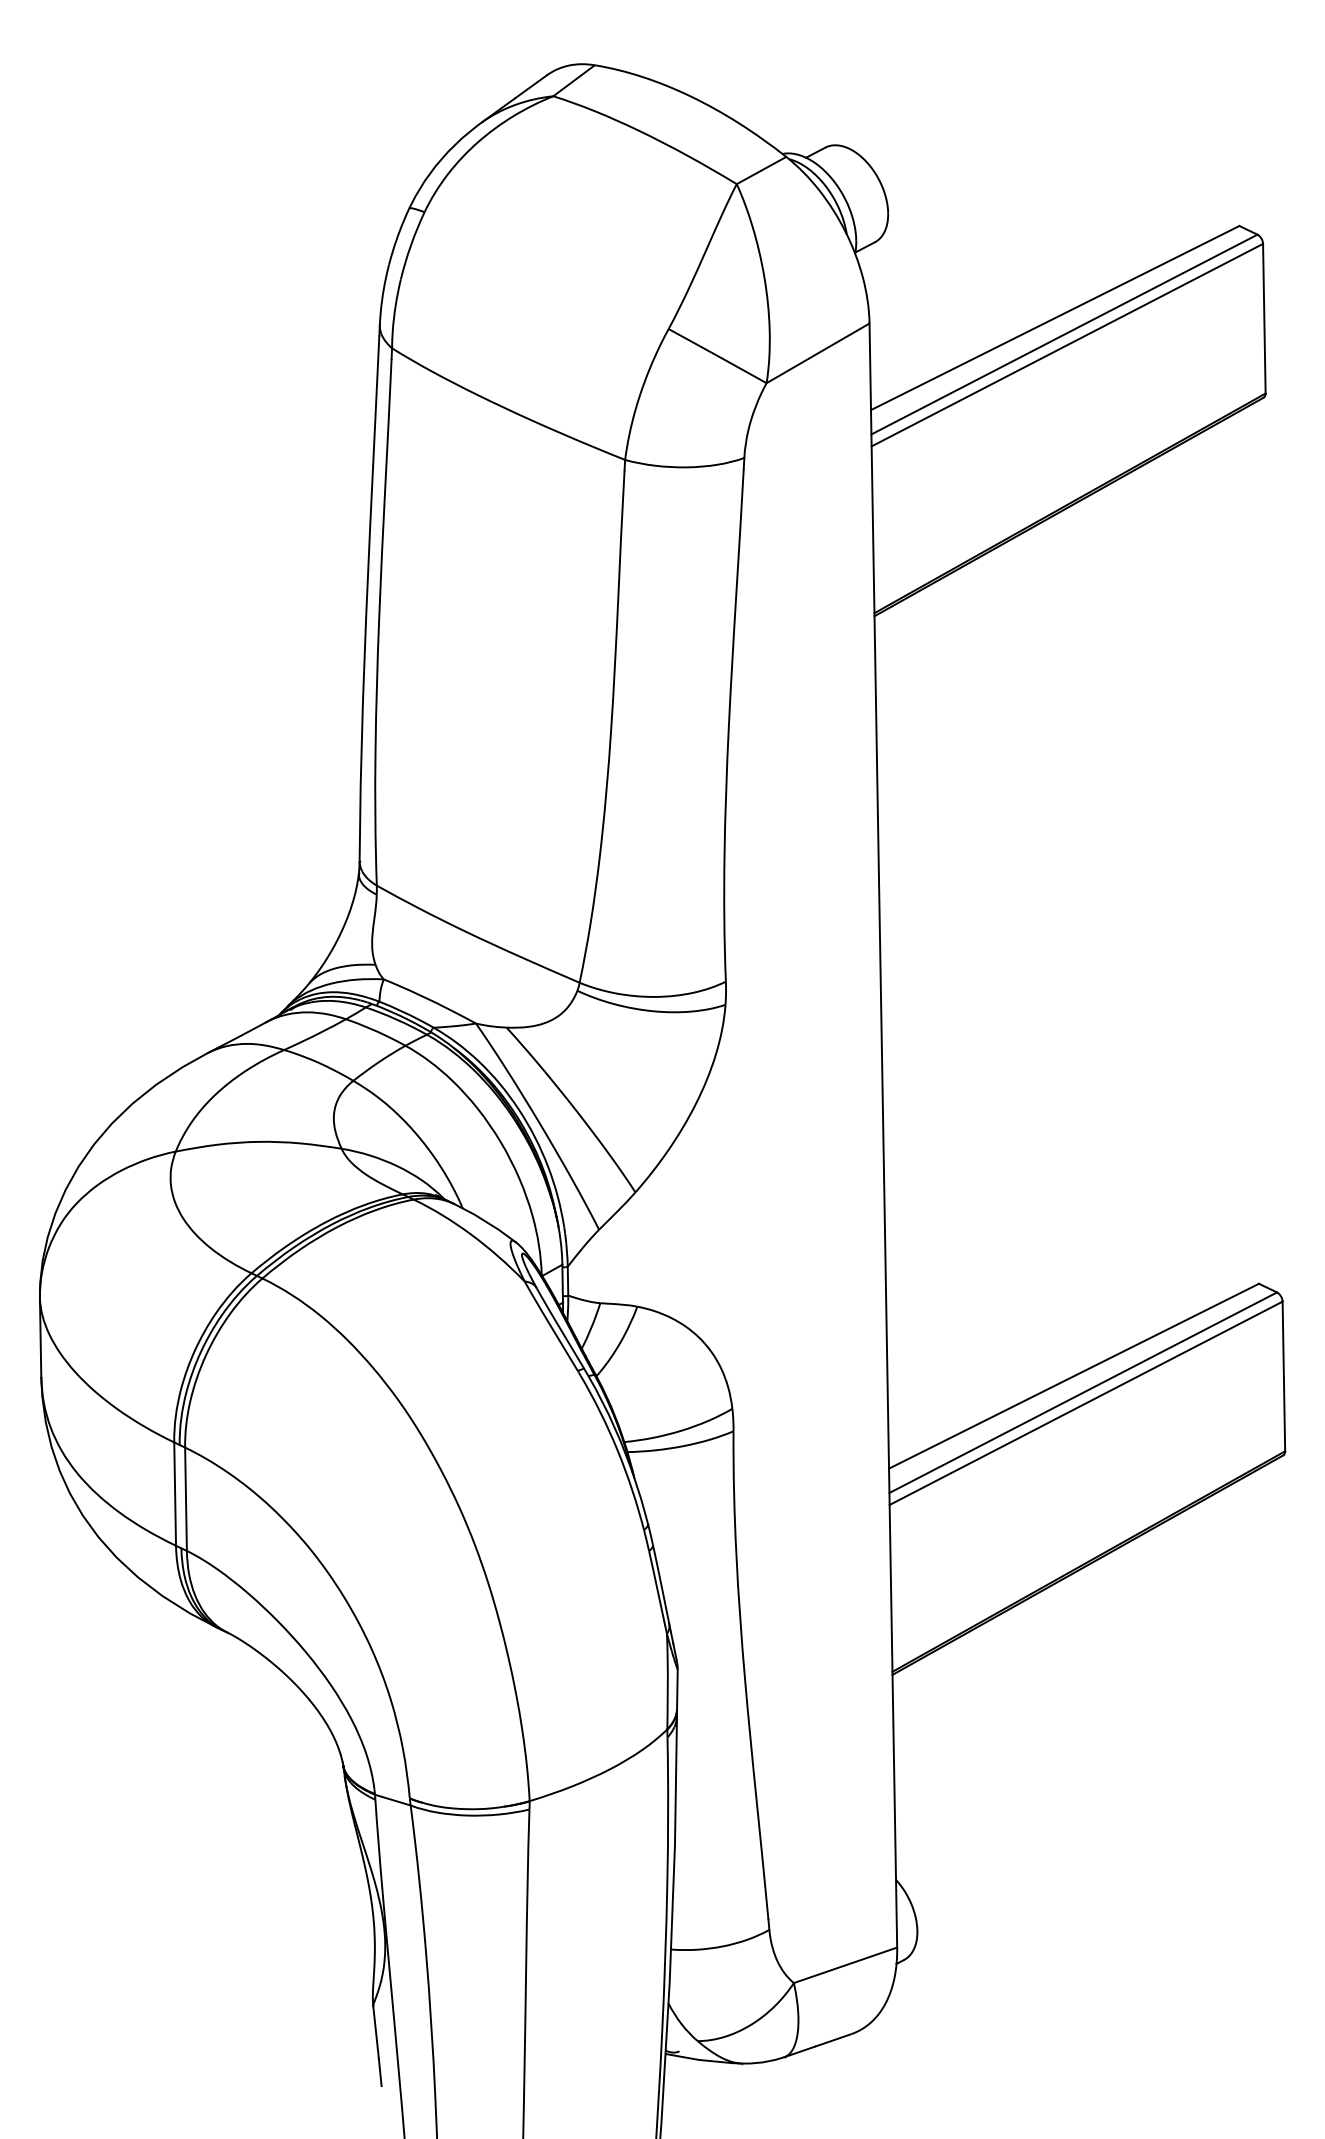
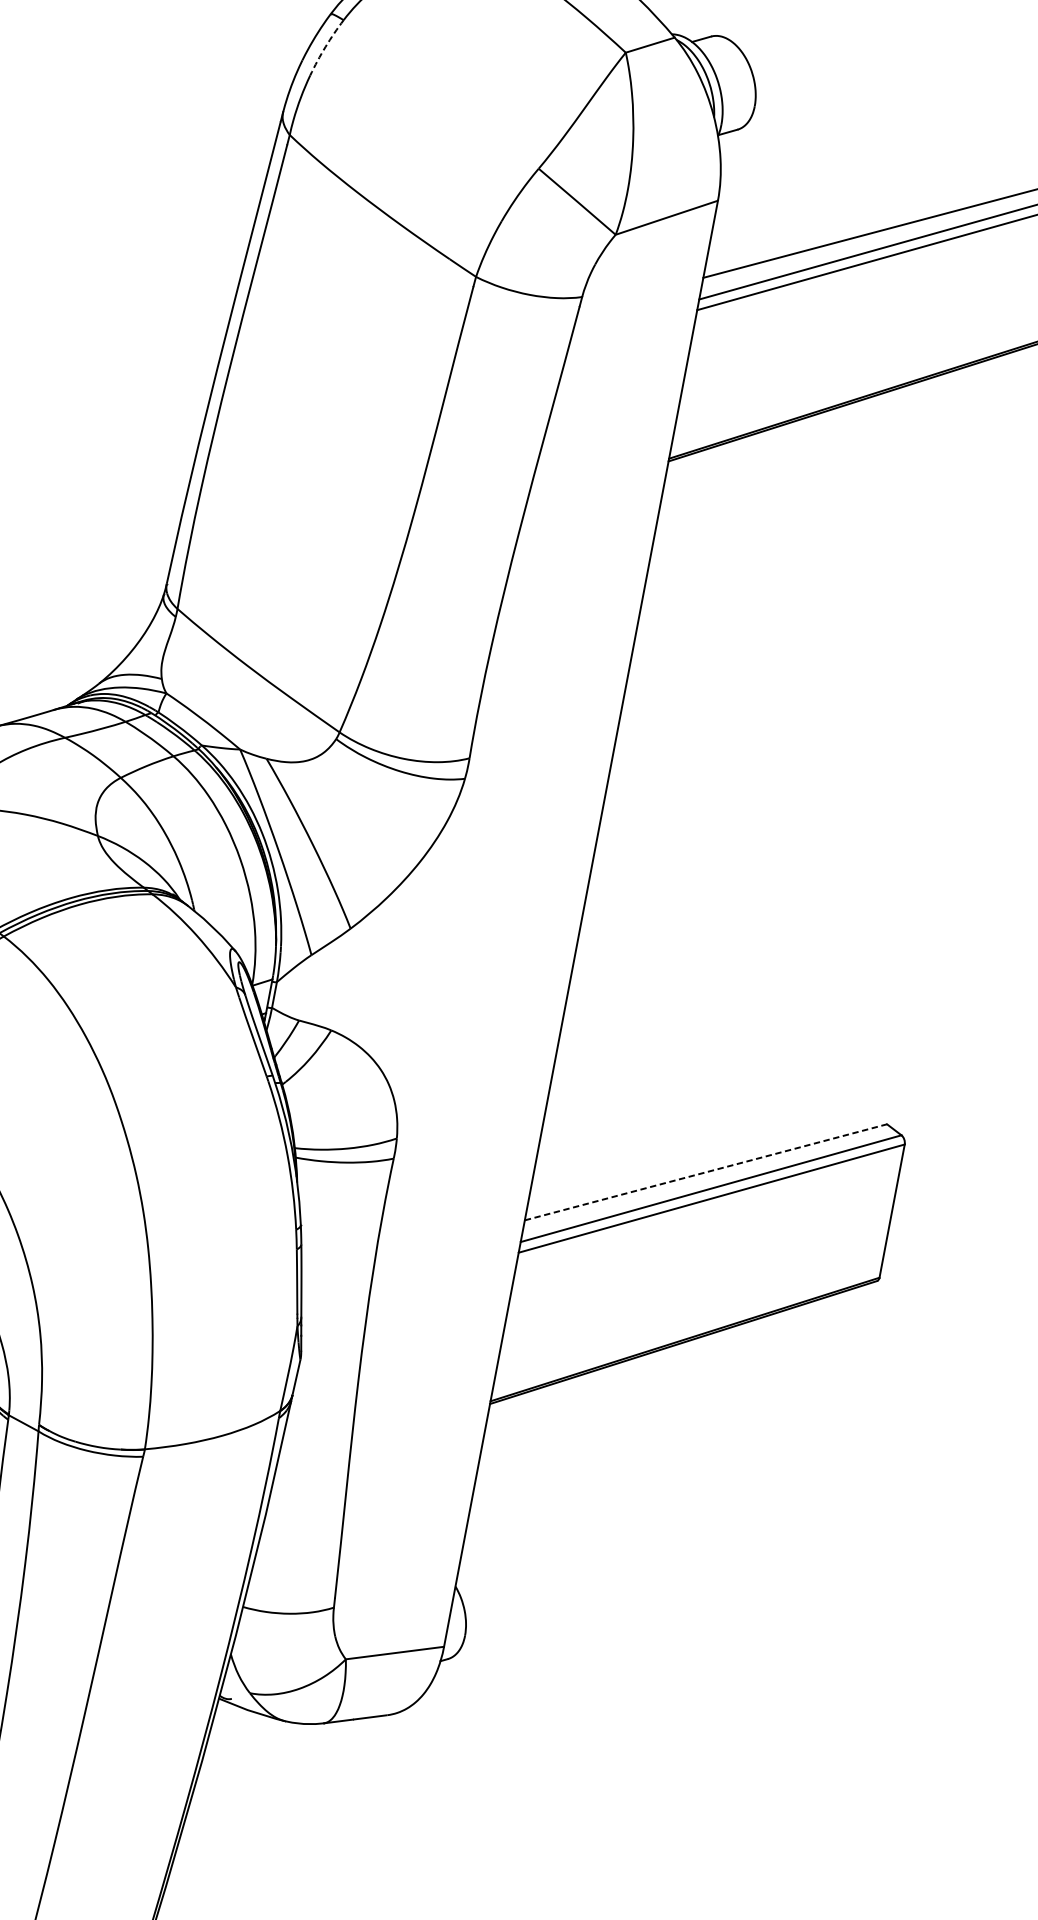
arc: (411, 245) -> (325, 47), solid -> dashed
line: (1074, 1376) -> (706, 1172), solid -> dashed

